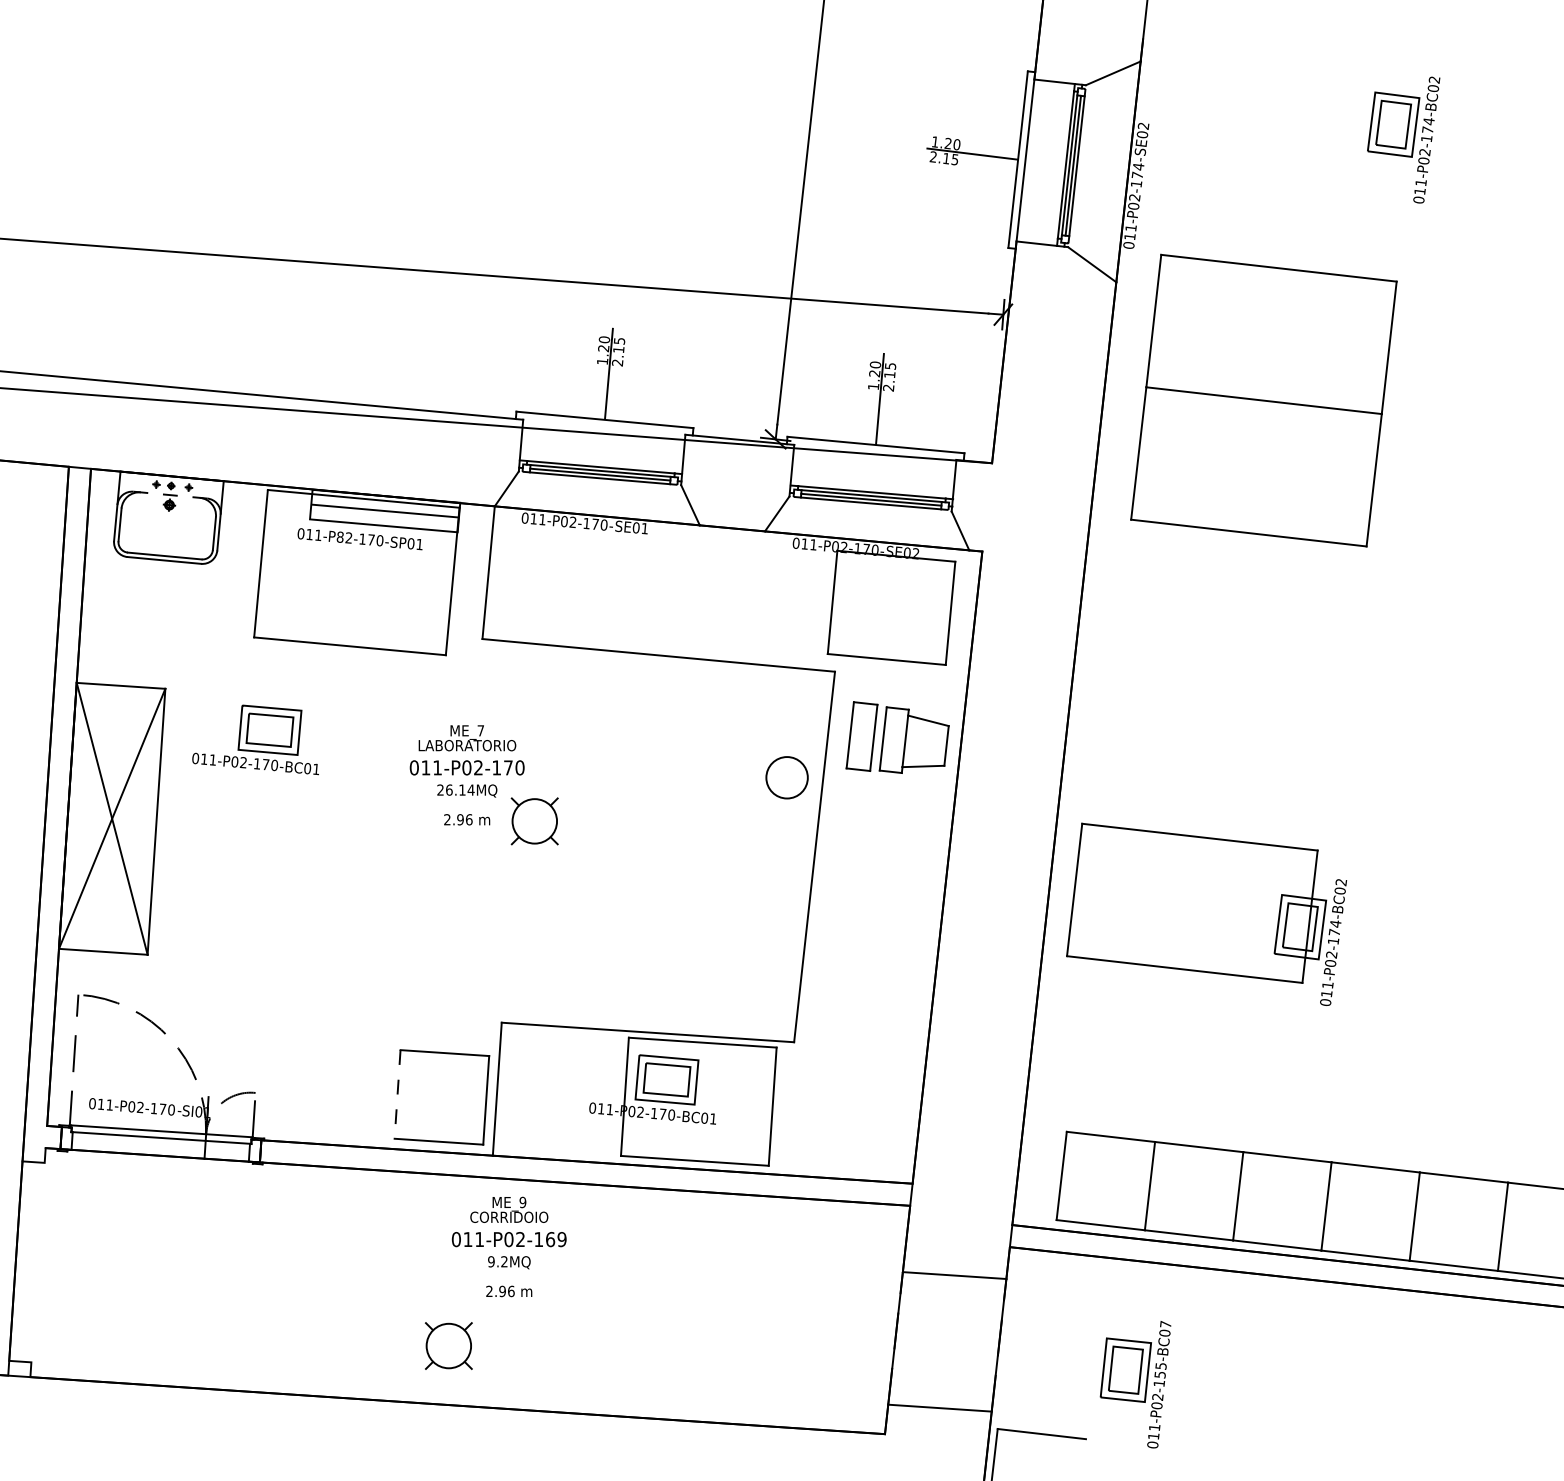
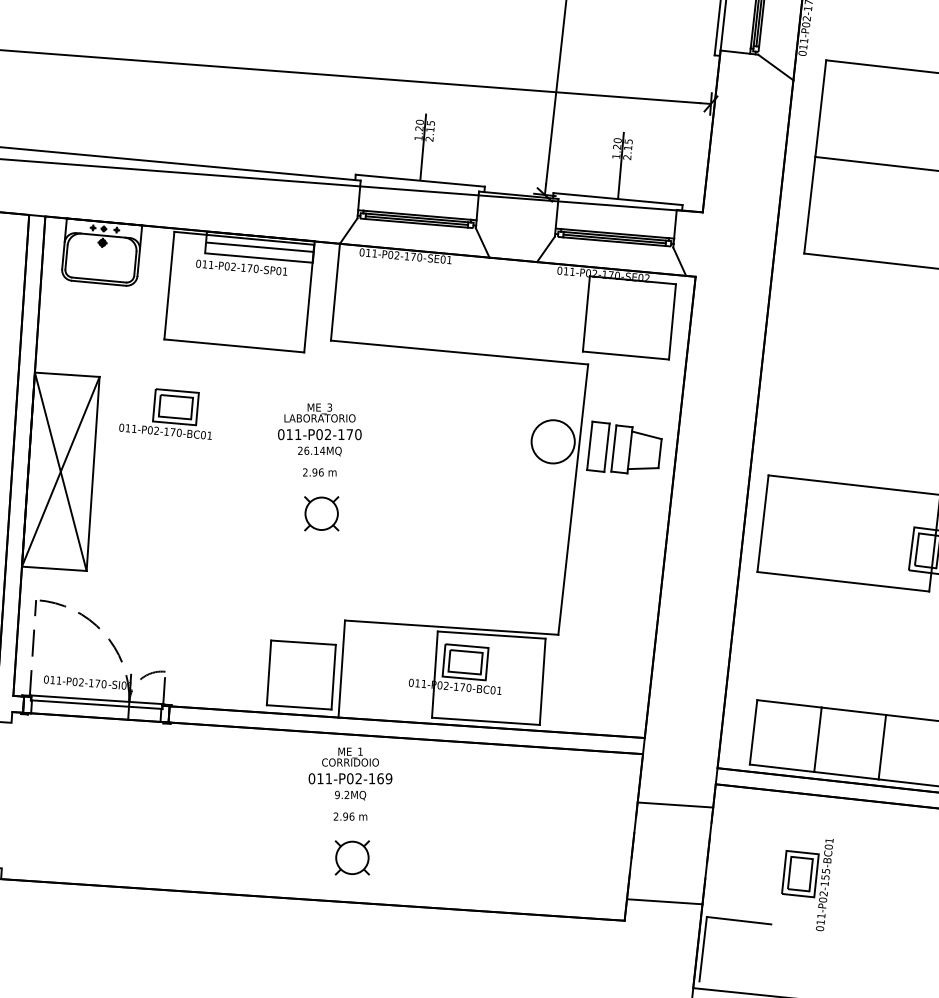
line: (169, 495) -> (102, 235), dashed -> solid
text: (339, 536) -> (226, 265), 011-P82-170 -> 011-P02-170
text: (480, 730) -> (329, 407), ME_7 -> ME_3
part: (897, 737) -> (624, 447), moved
circle: (786, 777) -> (552, 441), size x1.43
part: (534, 821) -> (321, 513), moved
line: (397, 1094) -> (268, 672), dashed -> solid
text: (522, 1202) -> (360, 751), ME_9 -> ME_1
text: (1165, 1324) -> (829, 840), BC07 -> BC01
part: (448, 1345) -> (352, 857), moved

